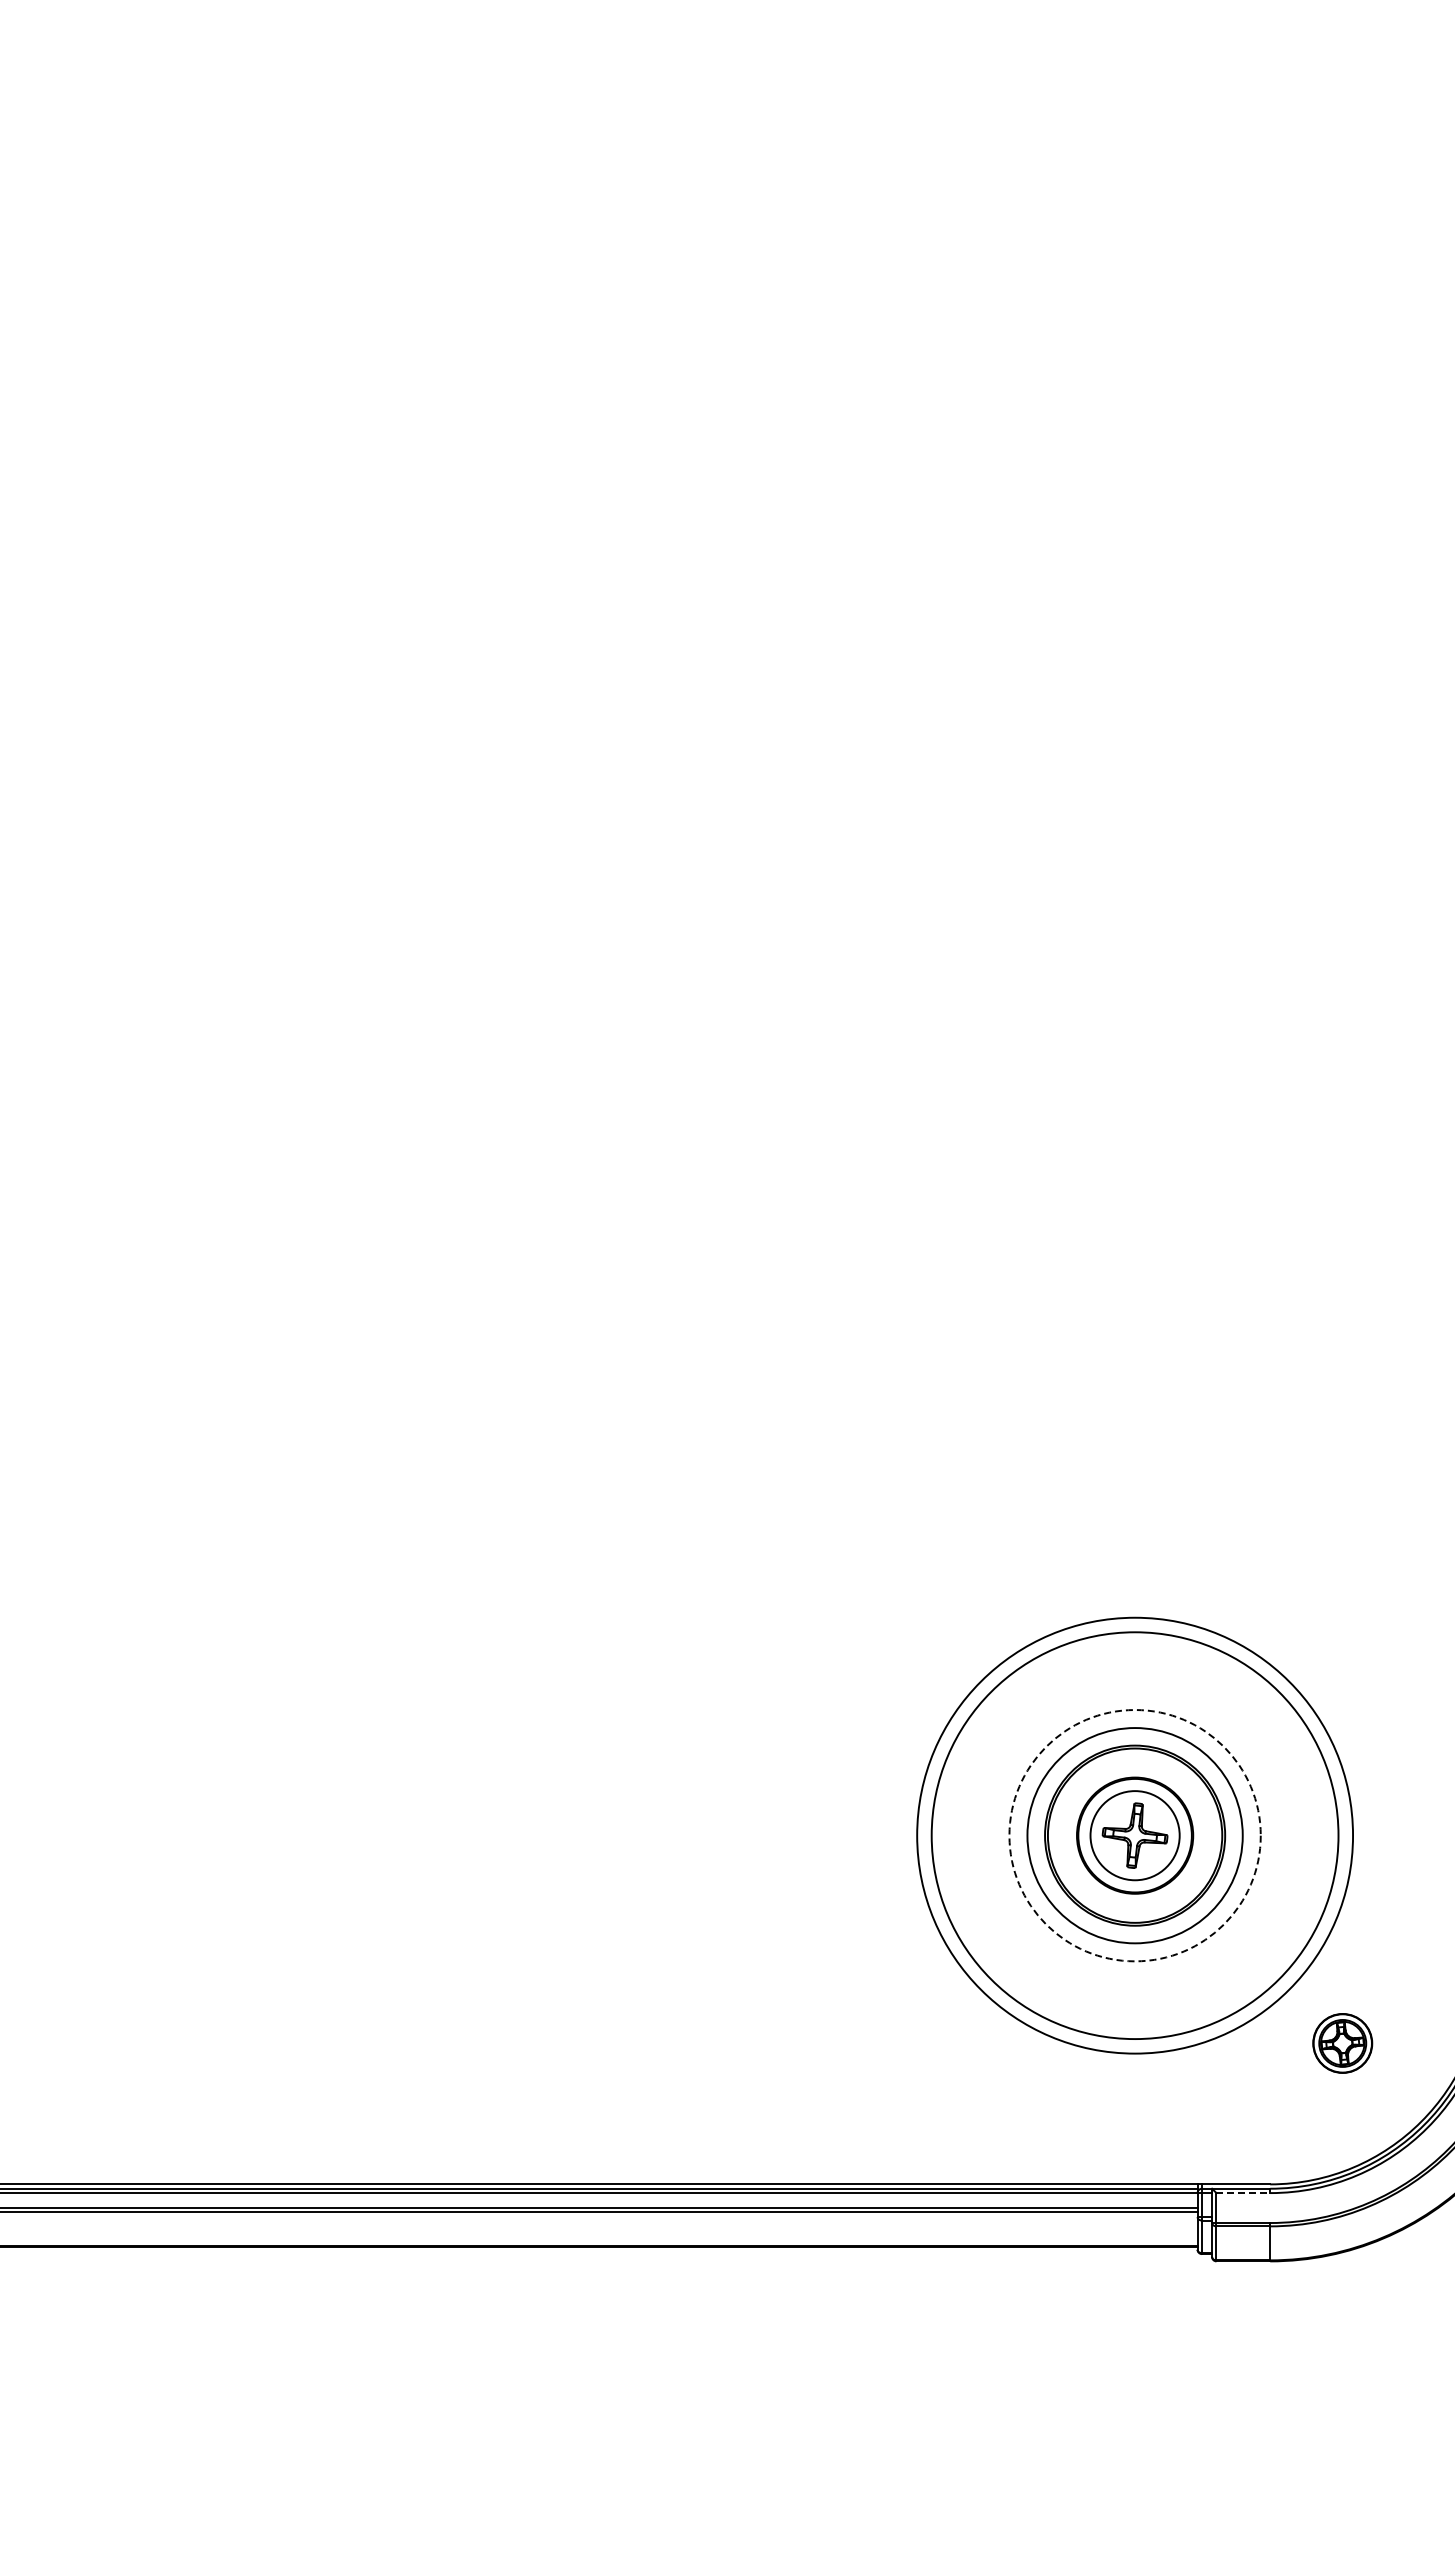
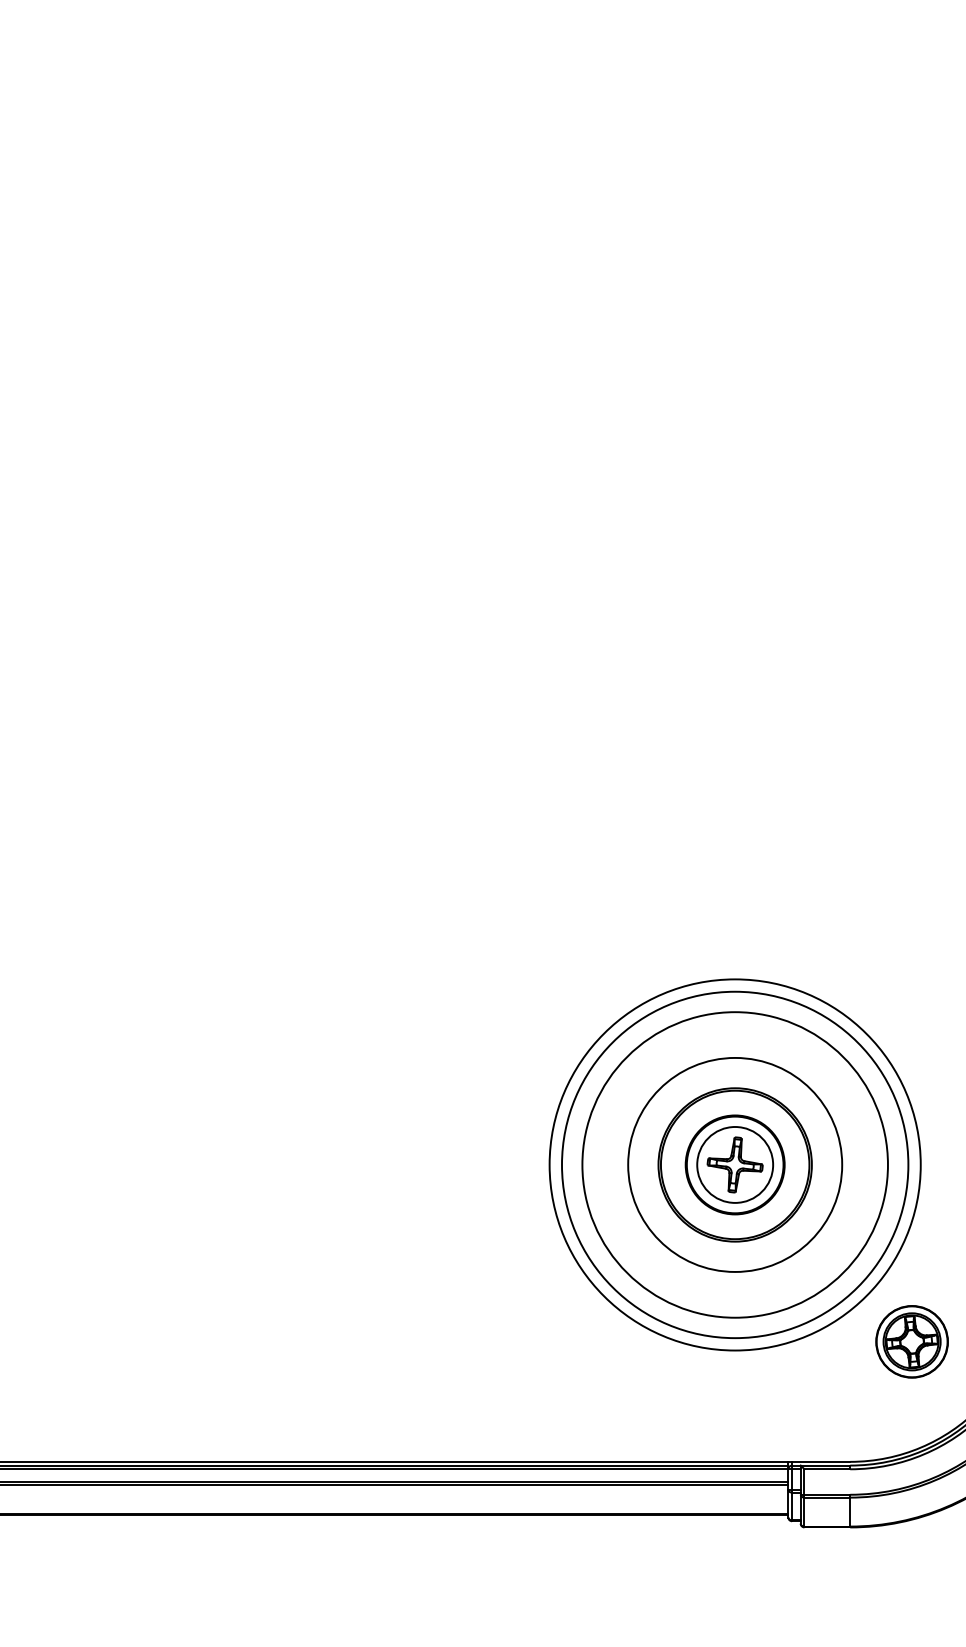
circle: (1134, 1835) -> (734, 1164), dashed -> solid
circle: (1134, 1835) -> (734, 1164), size x1.67
part: (1342, 2043) -> (911, 1341), size x1.43
line: (1243, 2193) -> (827, 1469), dashed -> solid

